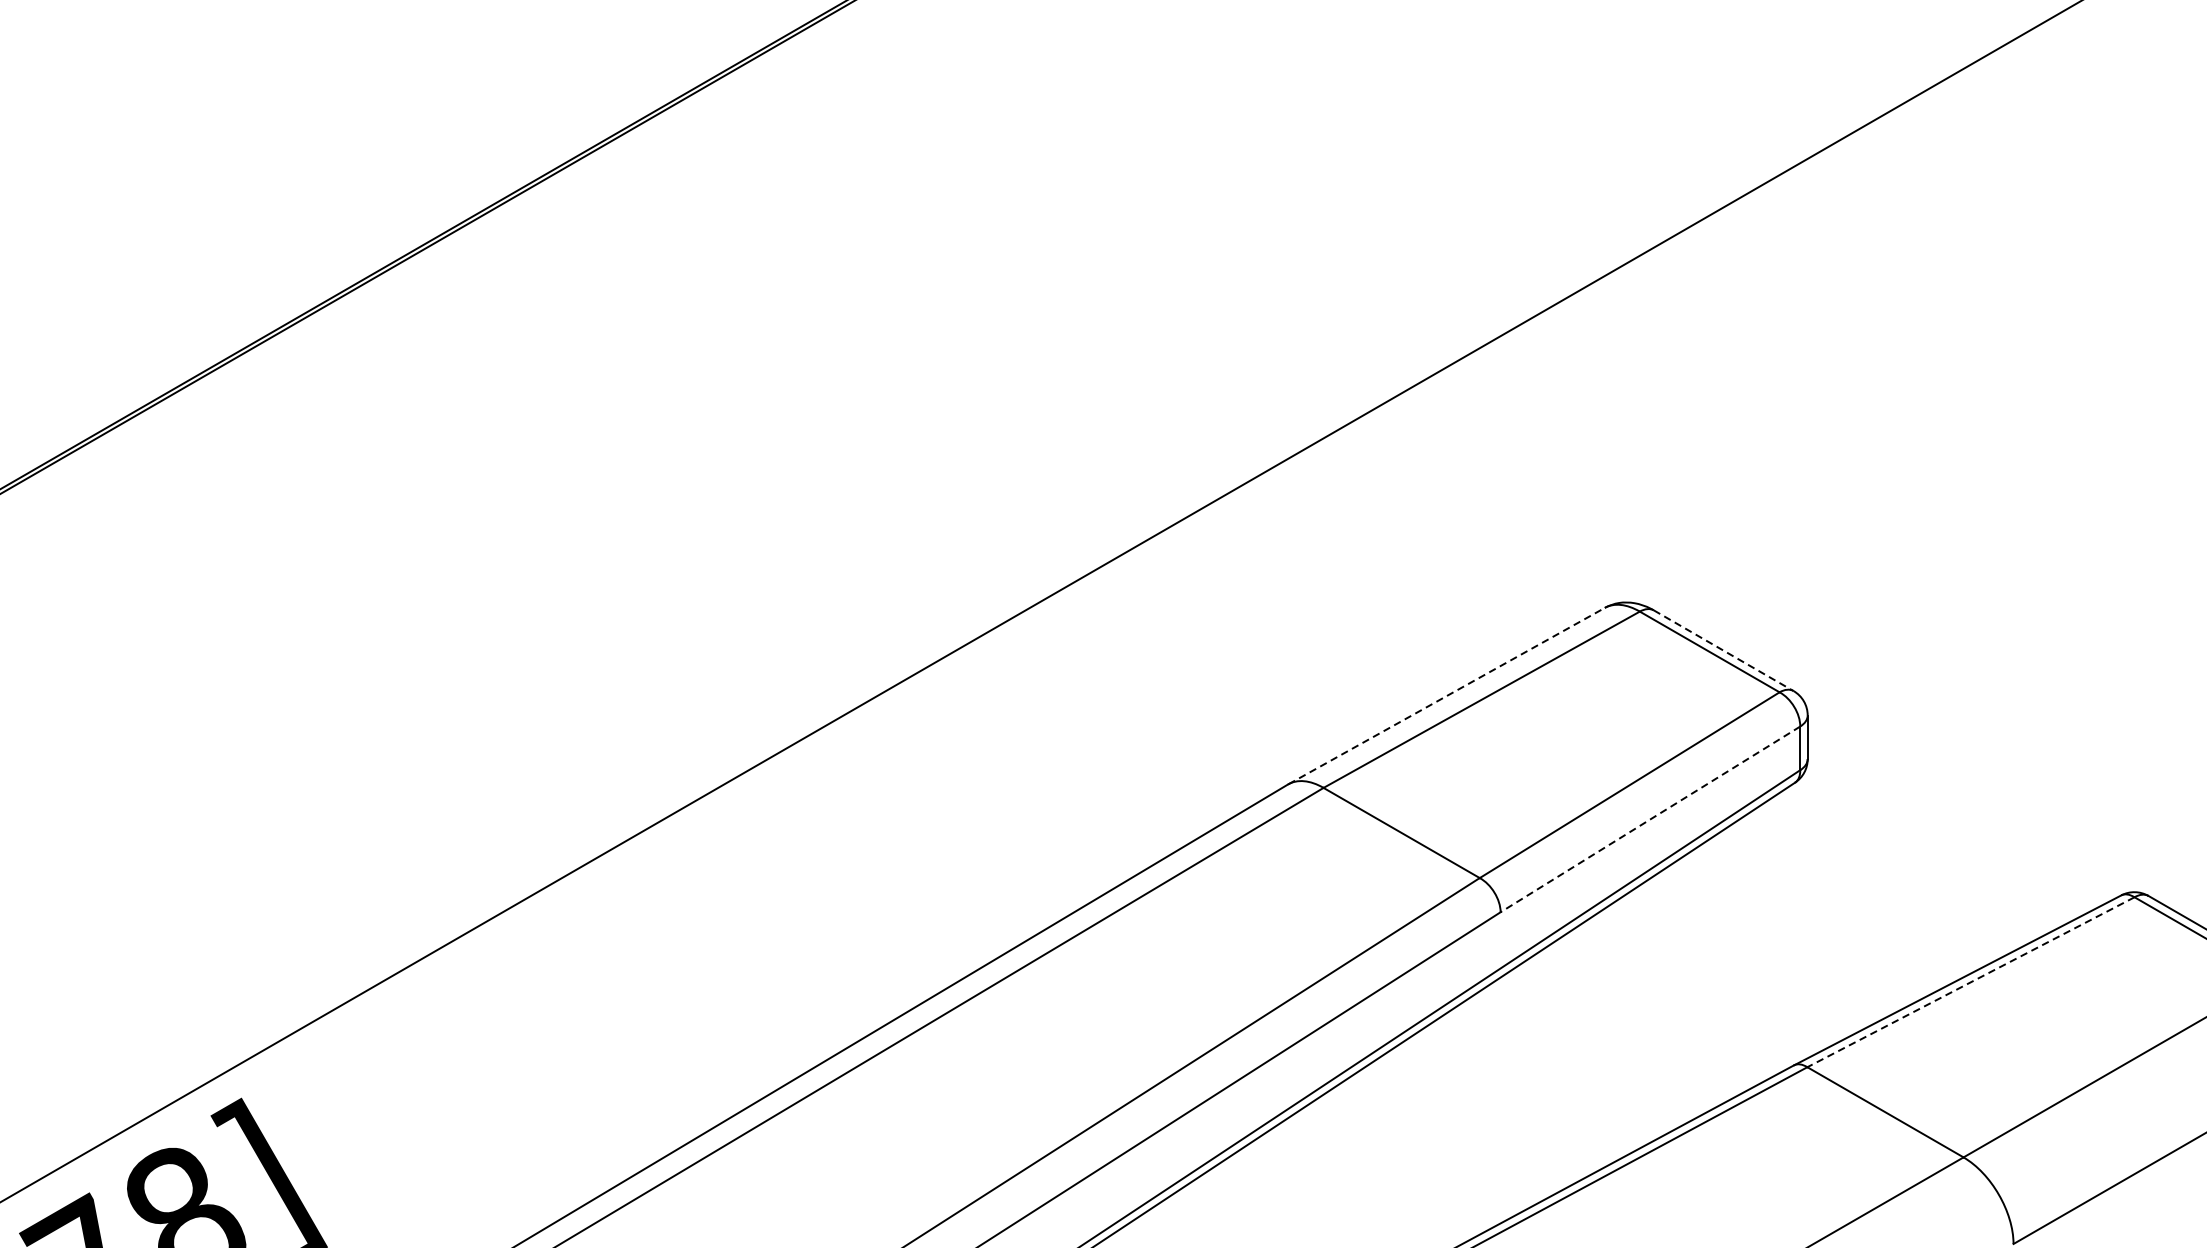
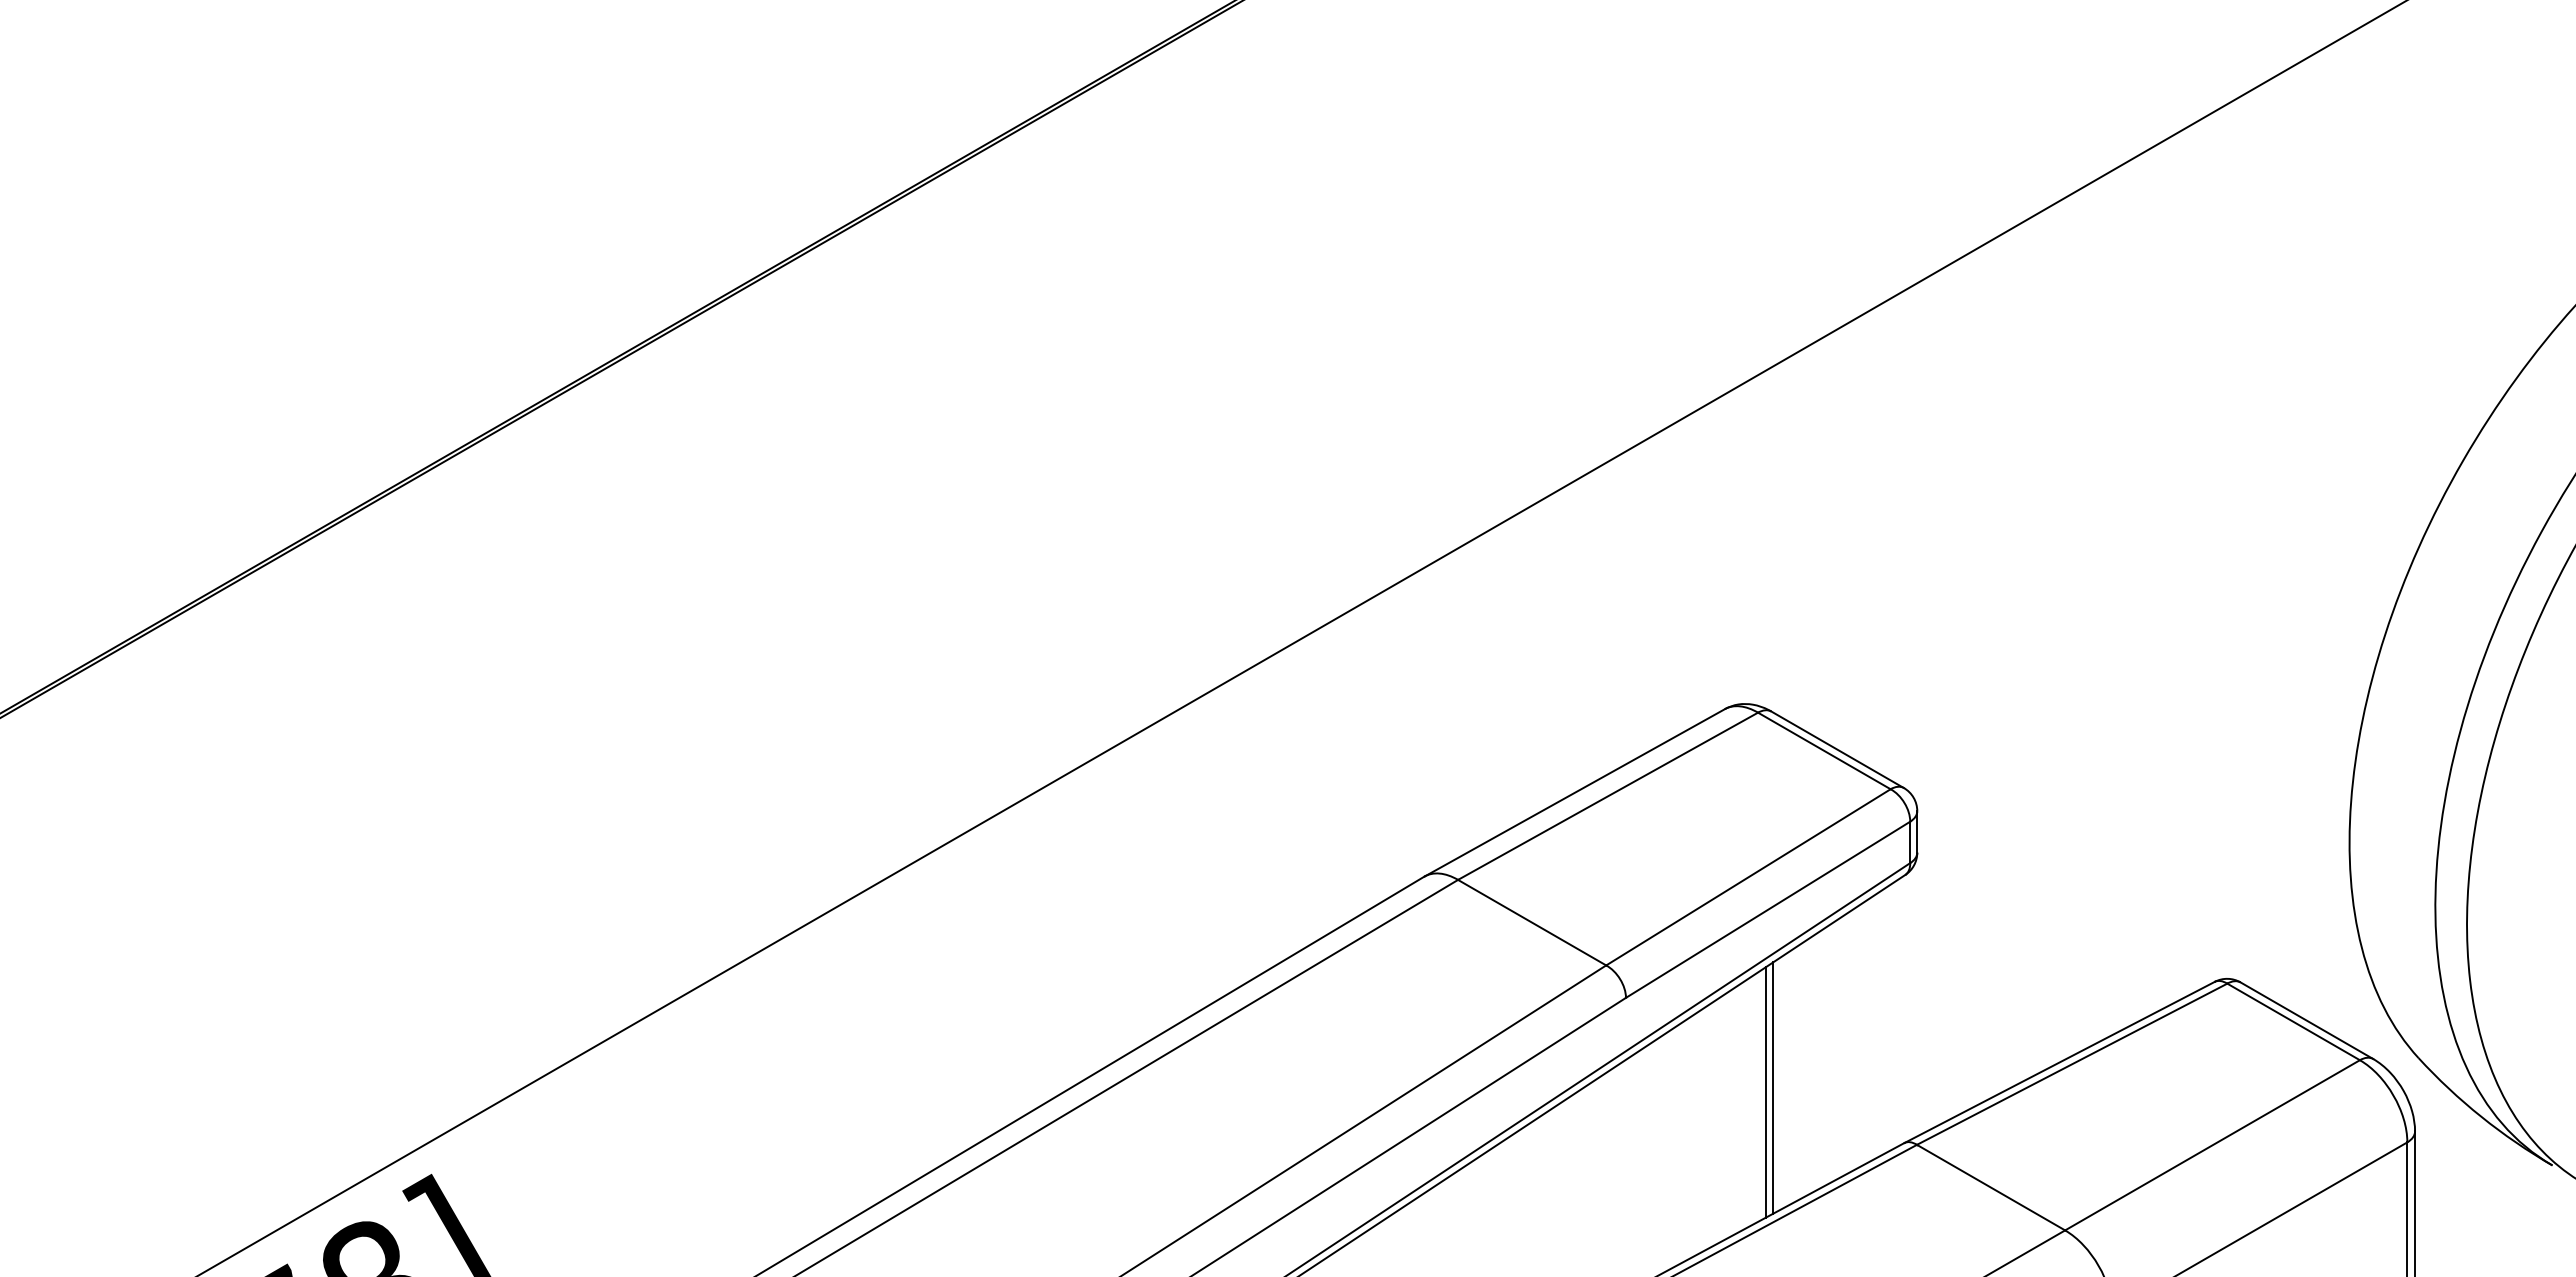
line: (1723, 650) -> (1837, 749), dashed -> solid
line: (1446, 695) -> (1574, 792), dashed -> solid
line: (1649, 820) -> (1767, 910), dashed -> solid
line: (1971, 982) -> (2072, 1064), dashed -> solid
line: (1656, 1006) -> (1773, 1087), added
line: (1647, 1012) -> (1765, 1092), added

